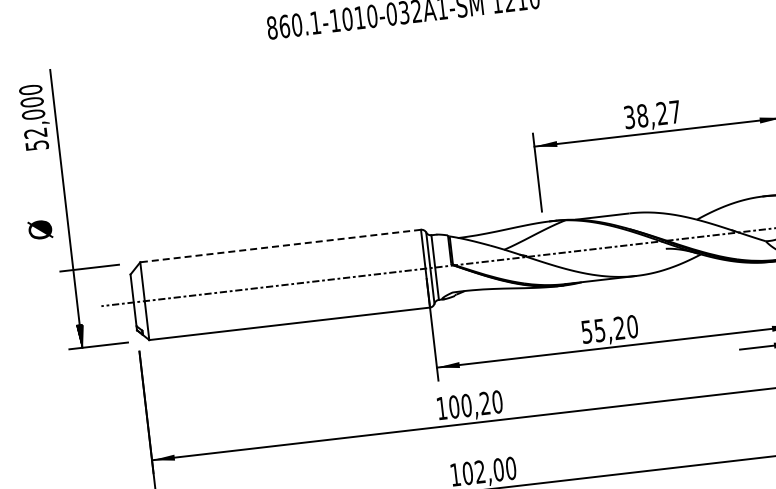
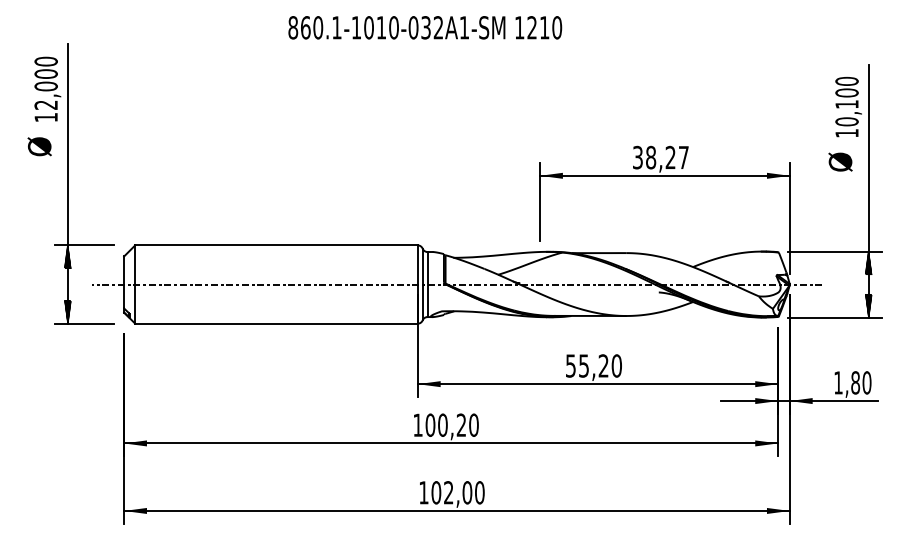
text: (36, 145) -> (45, 117), 52,000 -> 12,000
text: (40, 229) -> (39, 146), moved
line: (280, 246) -> (276, 245), dashed -> solid
hatch: (74, 281) -> (67, 256), added

